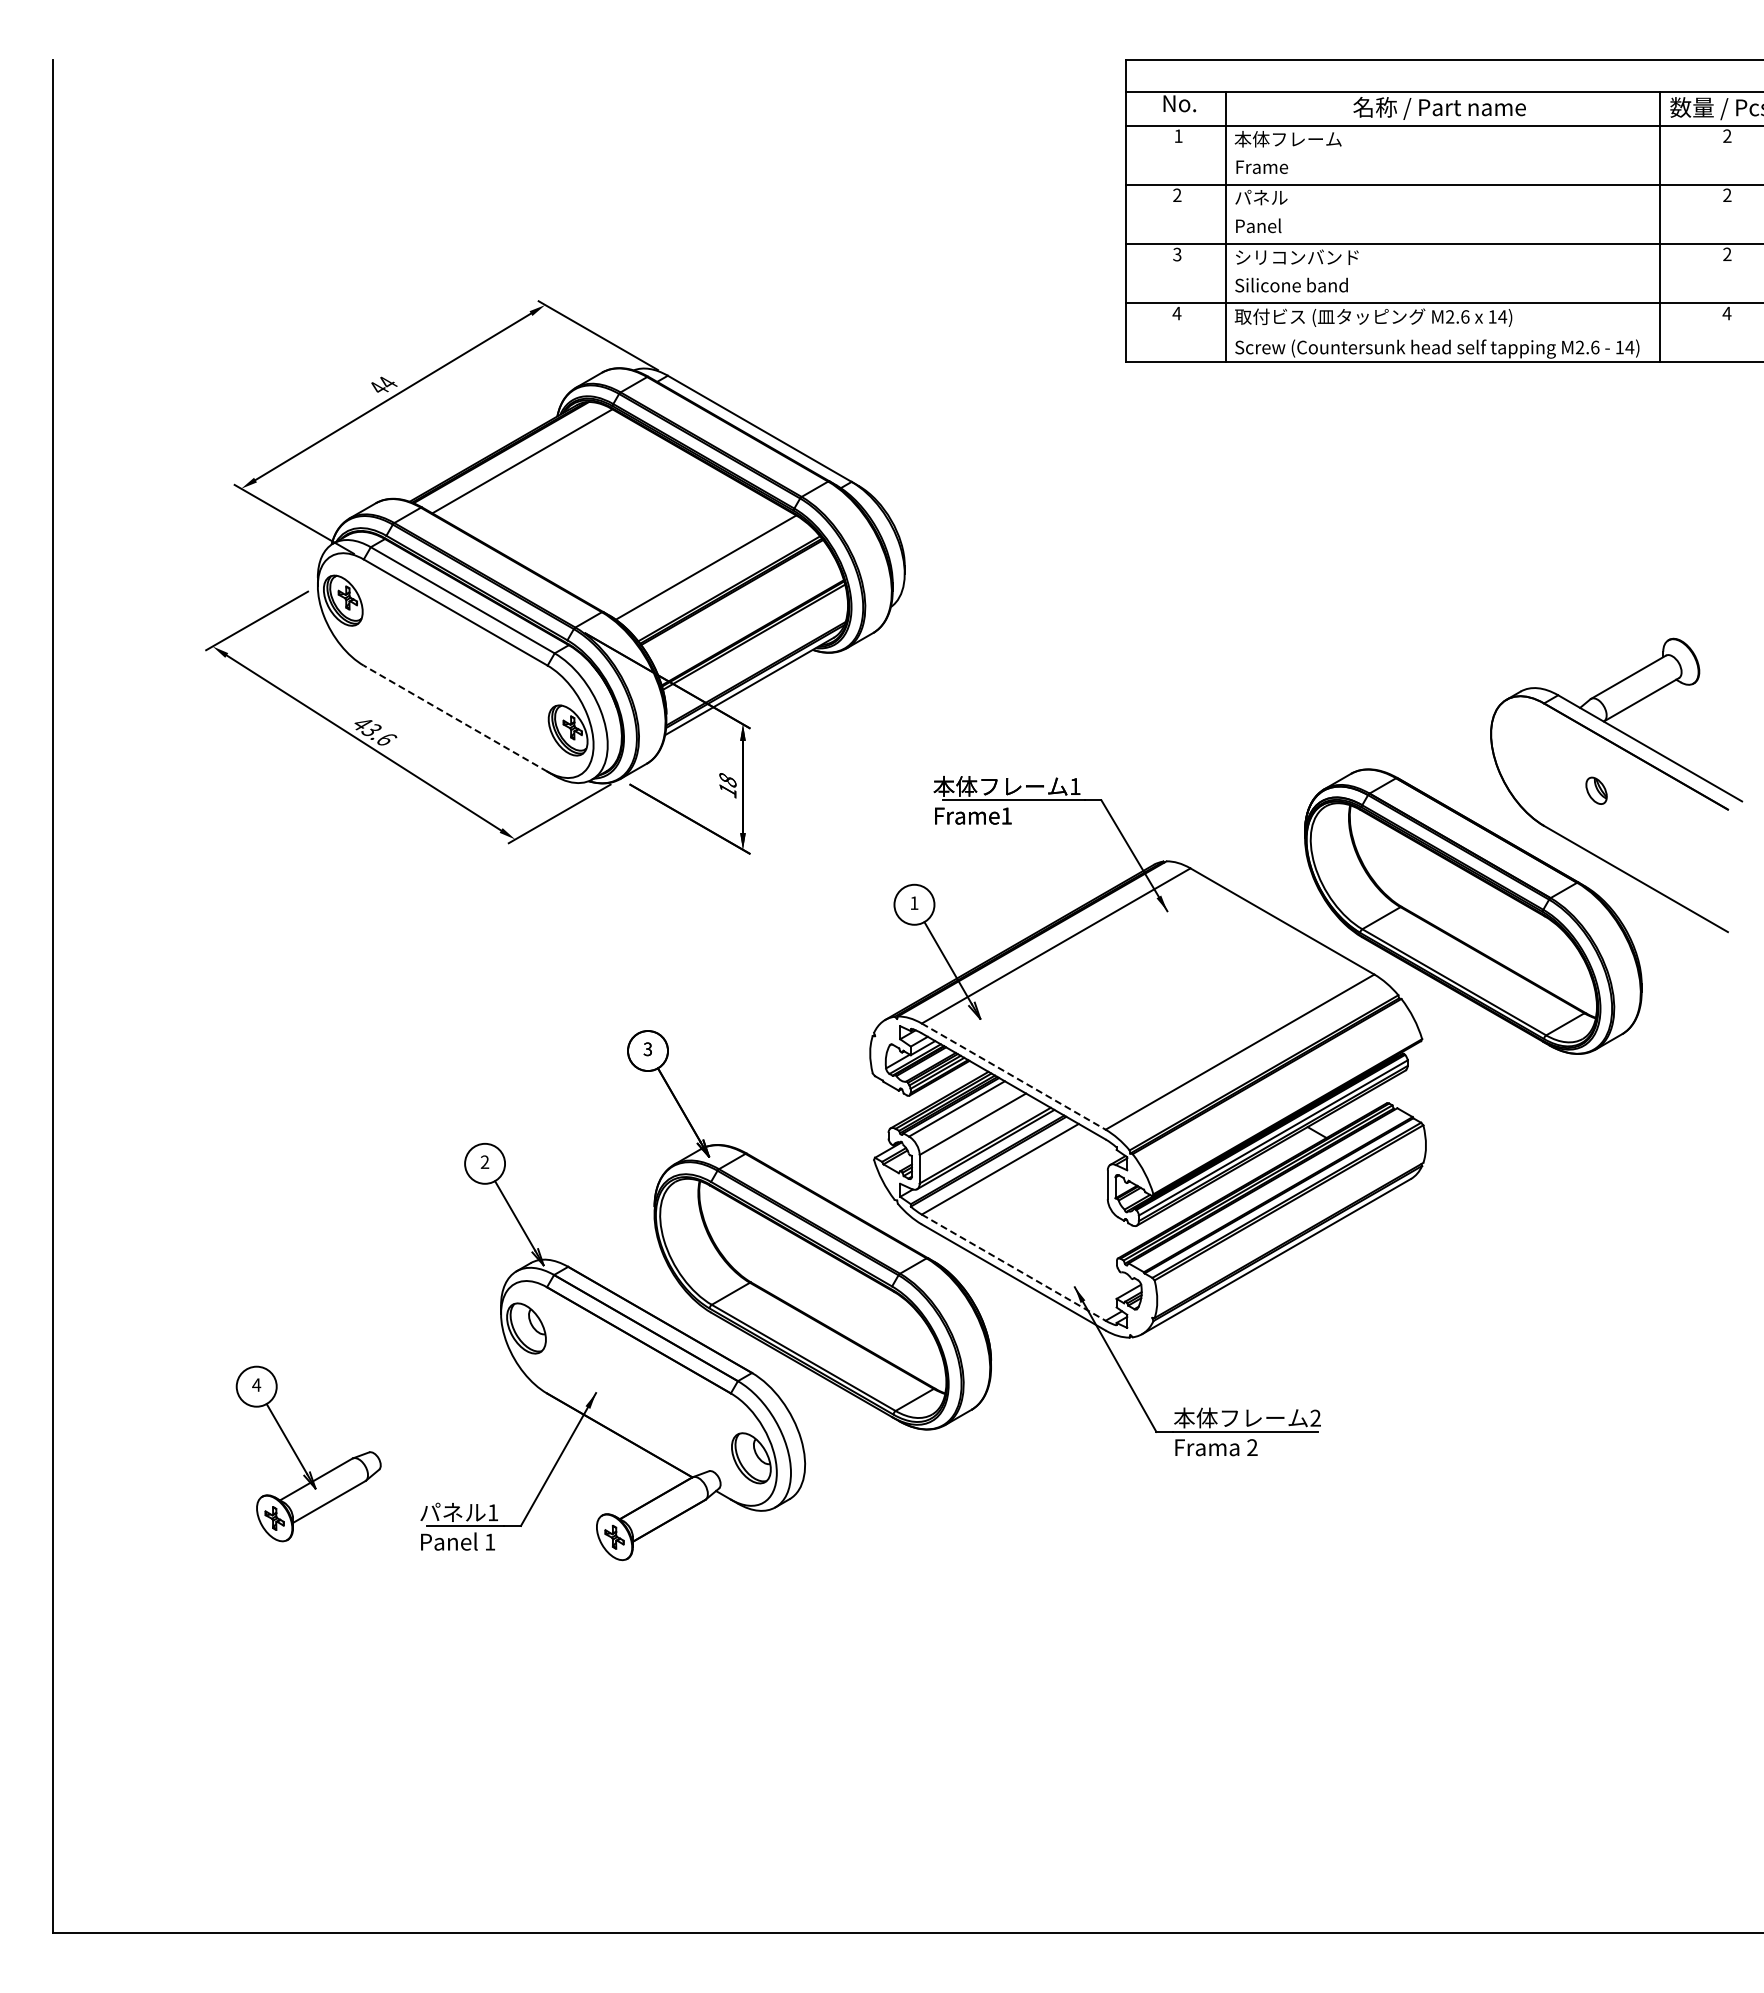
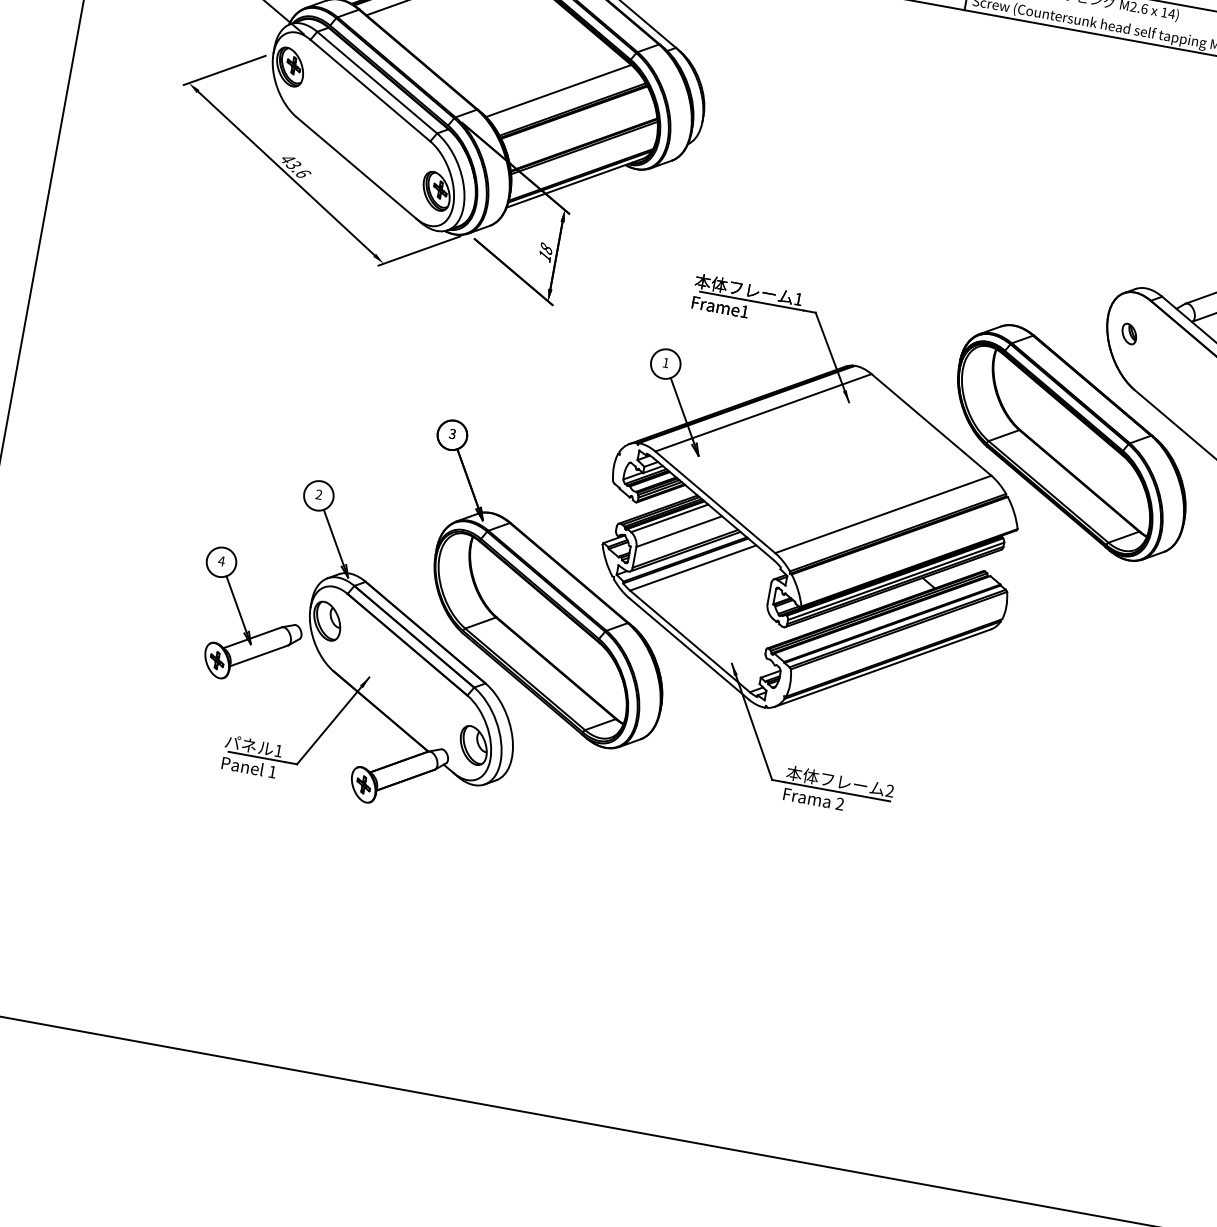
line: (455, 718) -> (356, 167), dashed -> solid
part: (1596, 790) -> (1129, 333), moved
line: (1014, 1076) -> (715, 502), dashed -> solid
line: (1014, 1267) -> (690, 641), dashed -> solid
part: (299, 1458) -> (243, 620), moved

